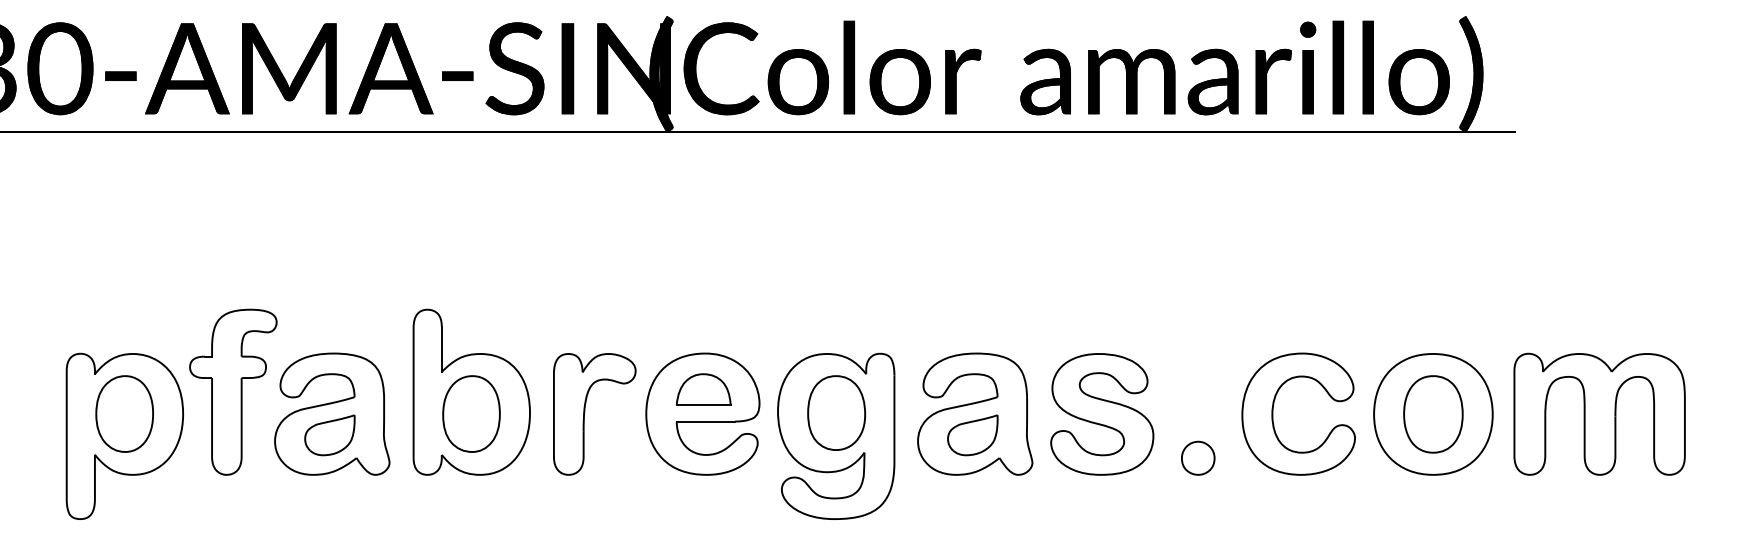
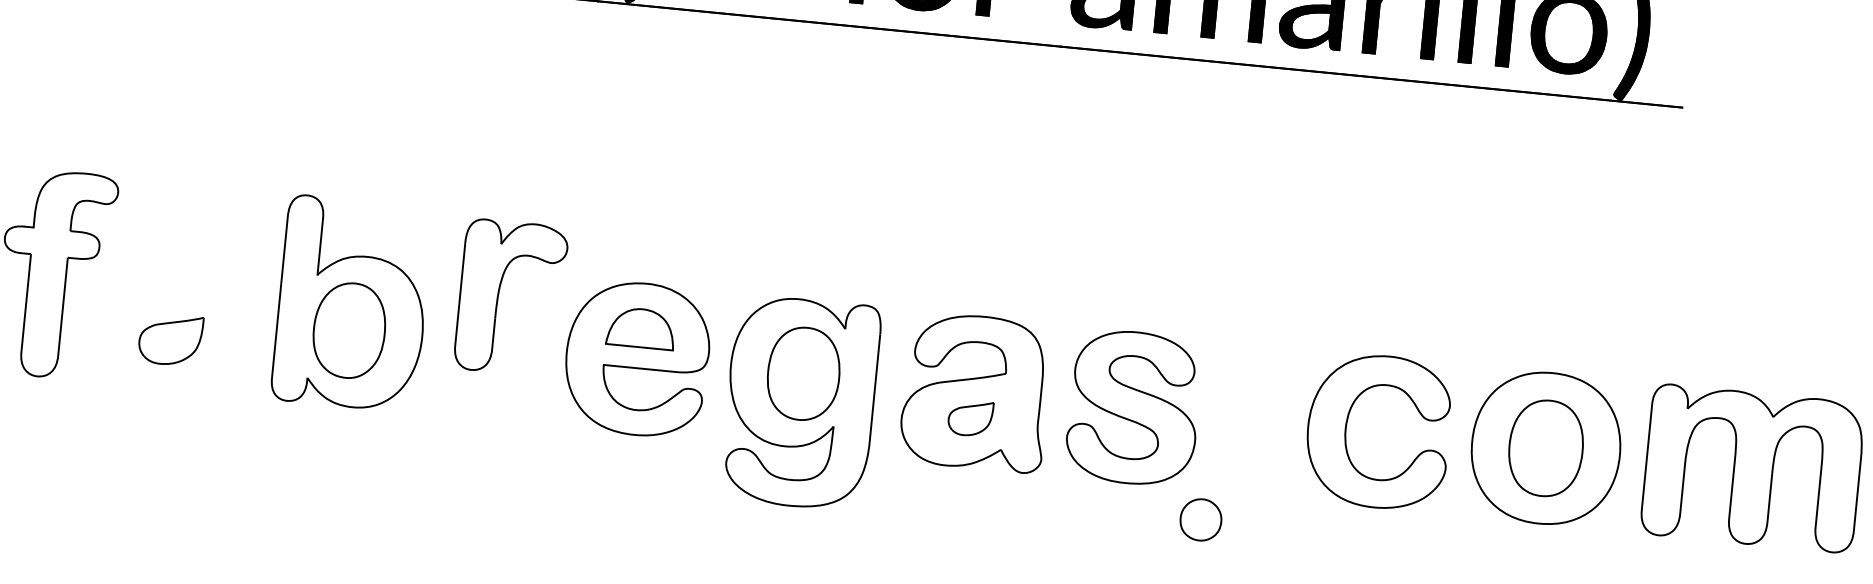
part: (585, 412) -> (499, 294), moved
part: (332, 413) -> (176, 312), removed
part: (972, 435) -> (970, 418), size x0.7
part: (1198, 457) -> (1201, 518), moved

